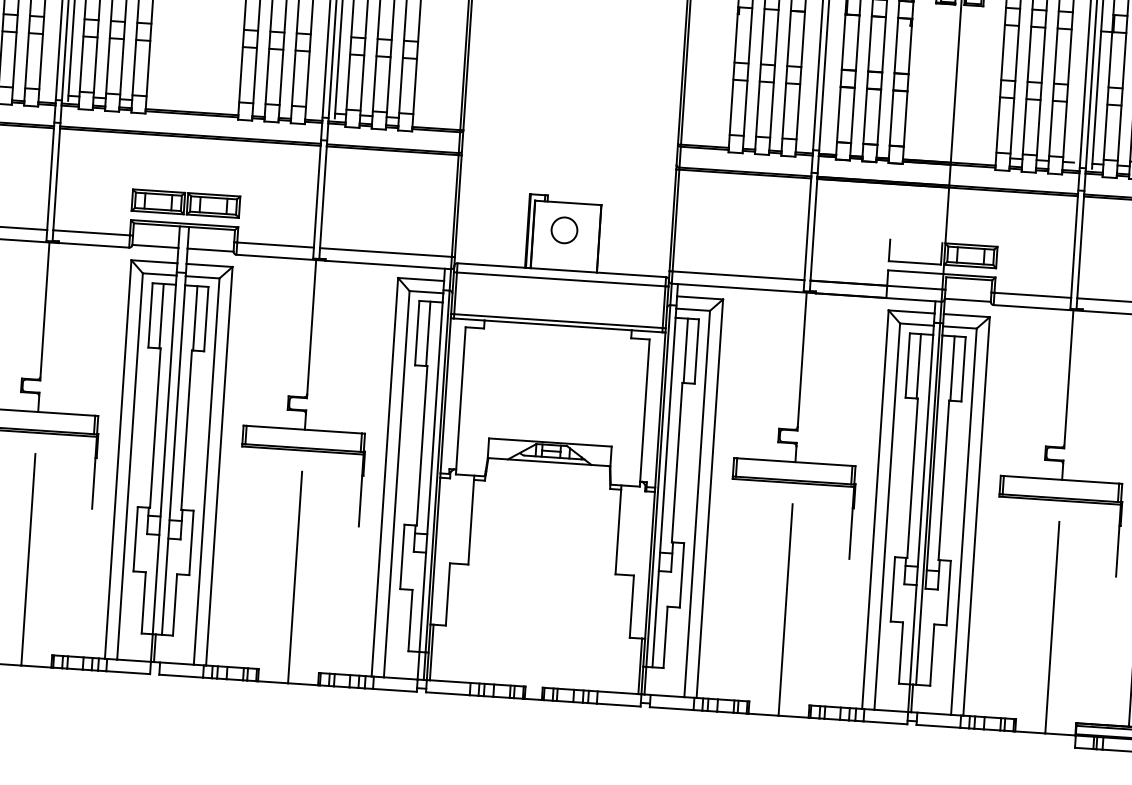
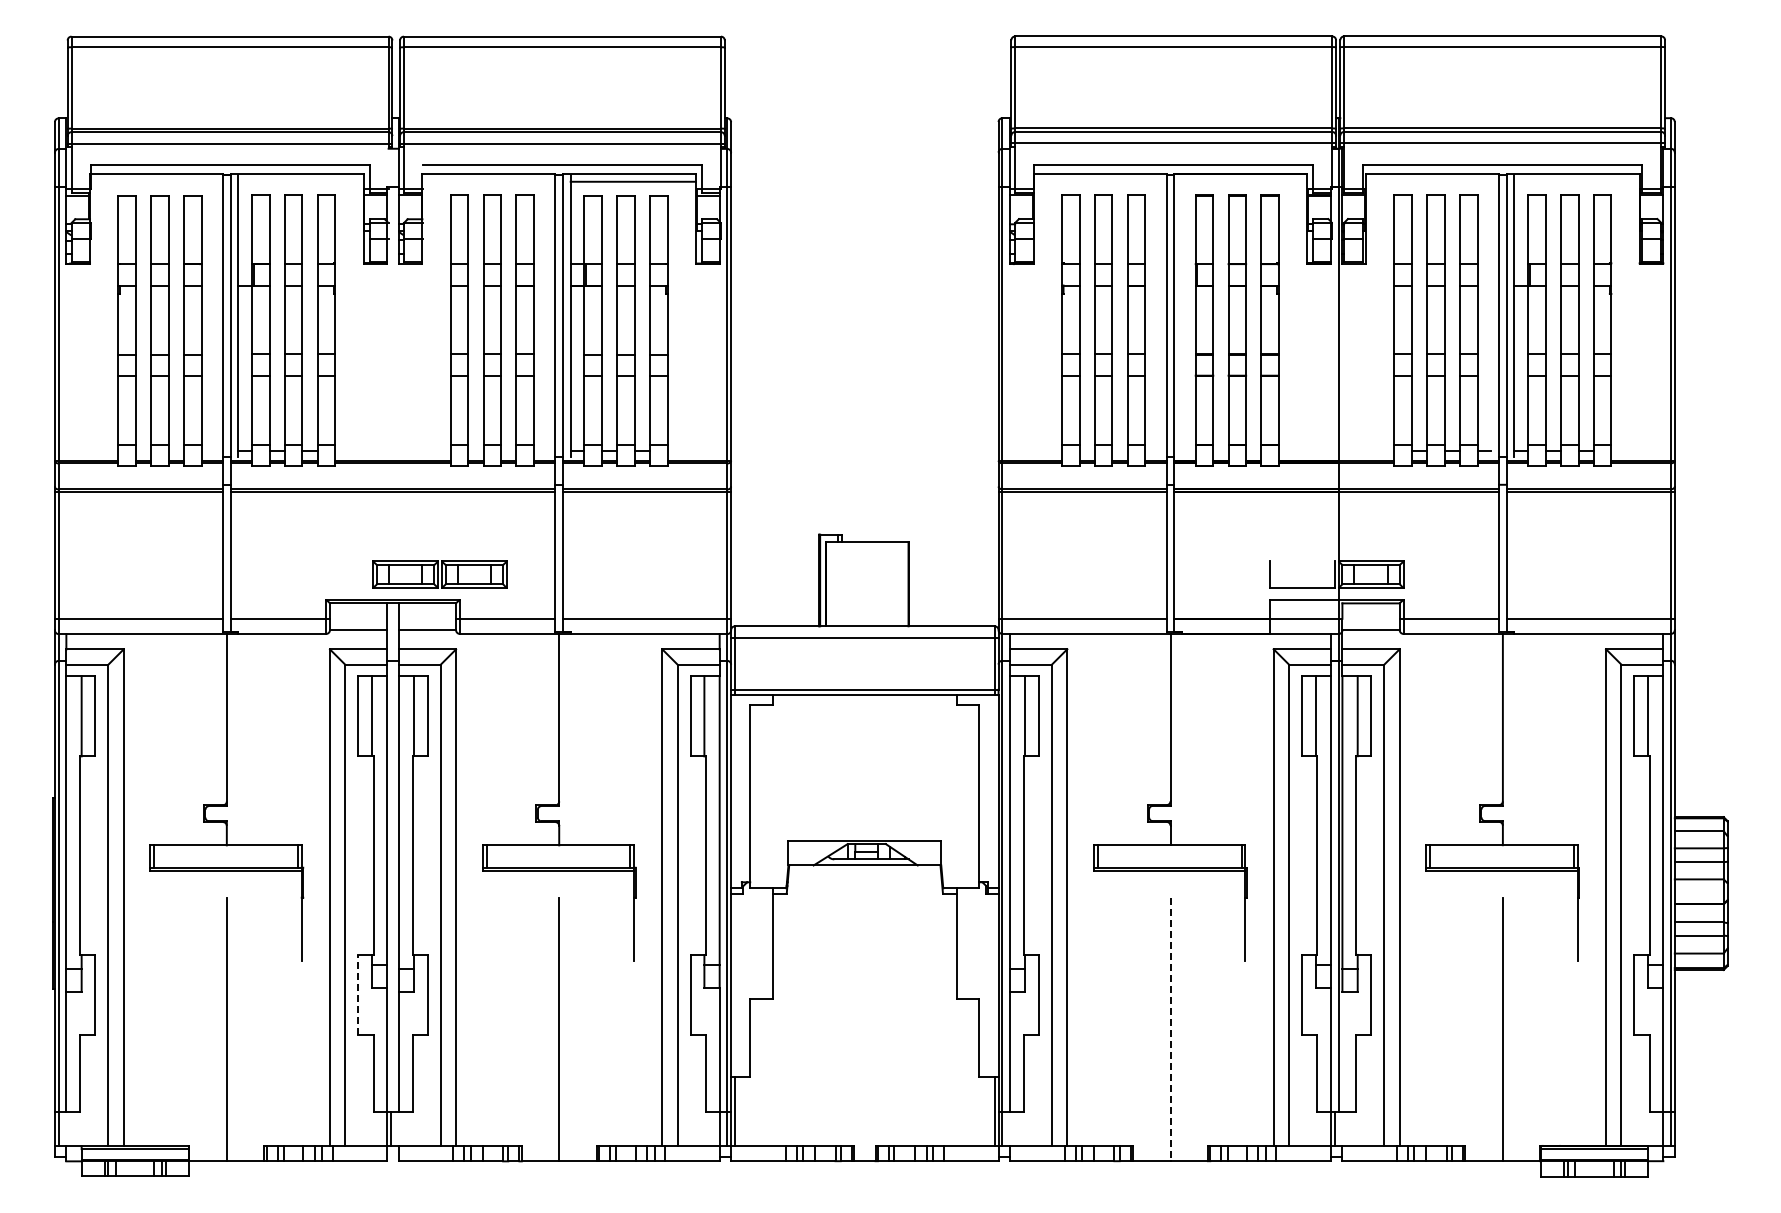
part: (185, 203) -> (439, 574), moved
circle: (564, 230) -> (864, 576), removed
line: (135, 538) -> (358, 994), solid -> dashed
line: (785, 610) -> (1170, 1029), solid -> dashed

